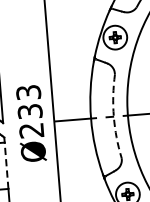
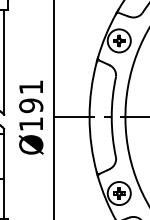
text: (30, 111) -> (31, 105), Ø233 -> Ø191
arc: (113, 117) -> (111, 117), dashed -> solid
line: (6, 165) -> (4, 156), dashed -> solid

